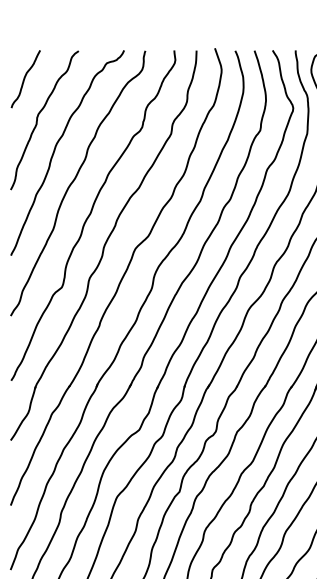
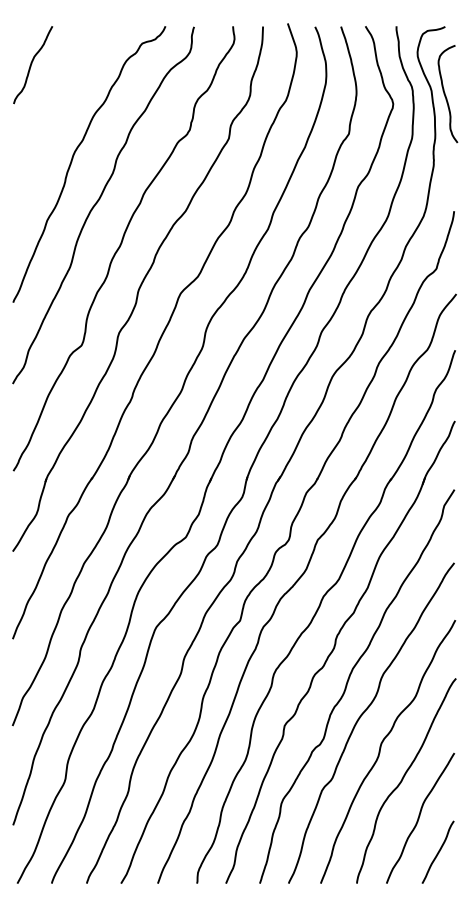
curve: (38, 120) -> (49, 120), removed

